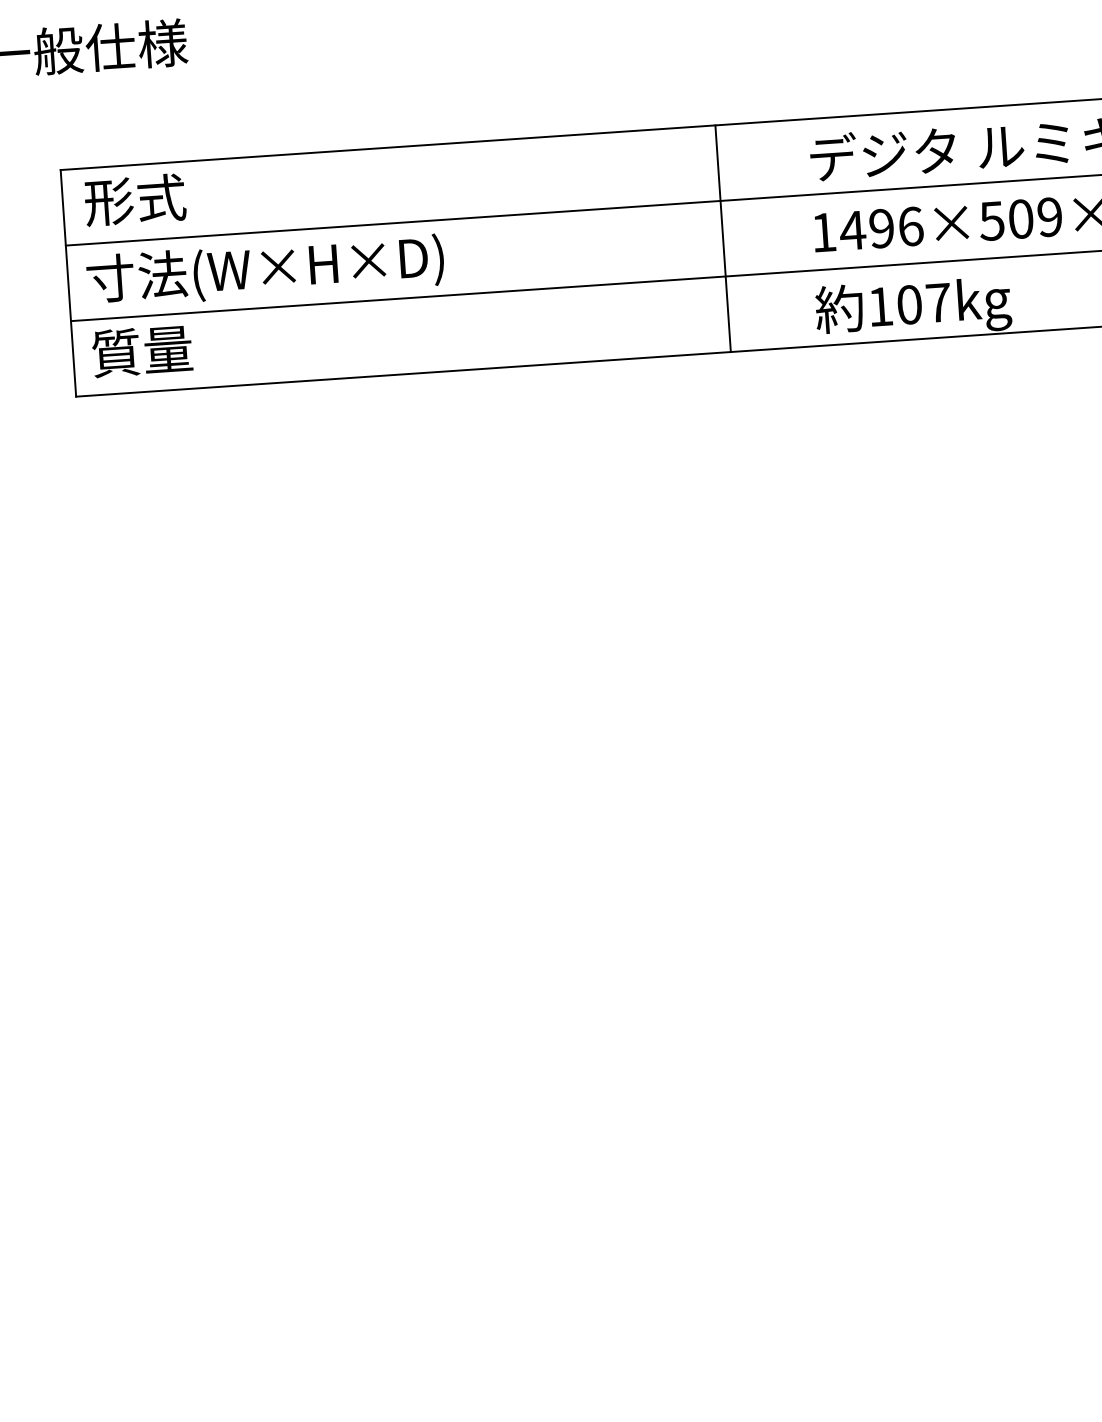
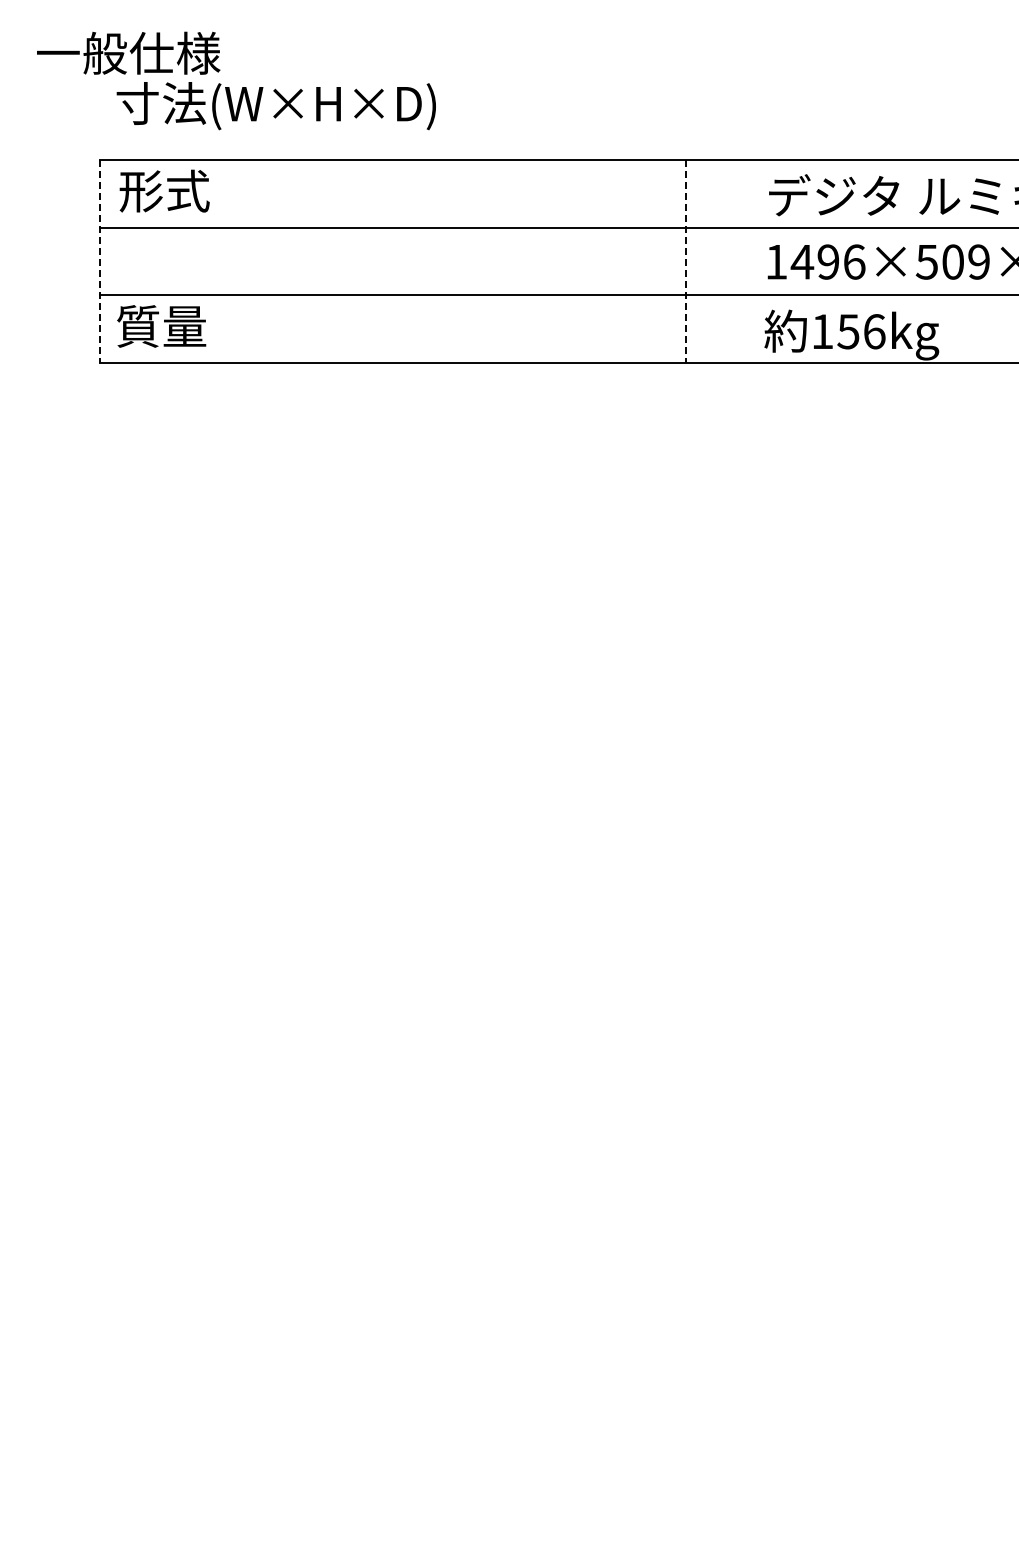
line: (723, 238) -> (686, 261), solid -> dashed
text: (264, 271) -> (275, 106), moved
line: (68, 283) -> (99, 261), solid -> dashed
text: (924, 303) -> (861, 331), 107kg -> 156kg

